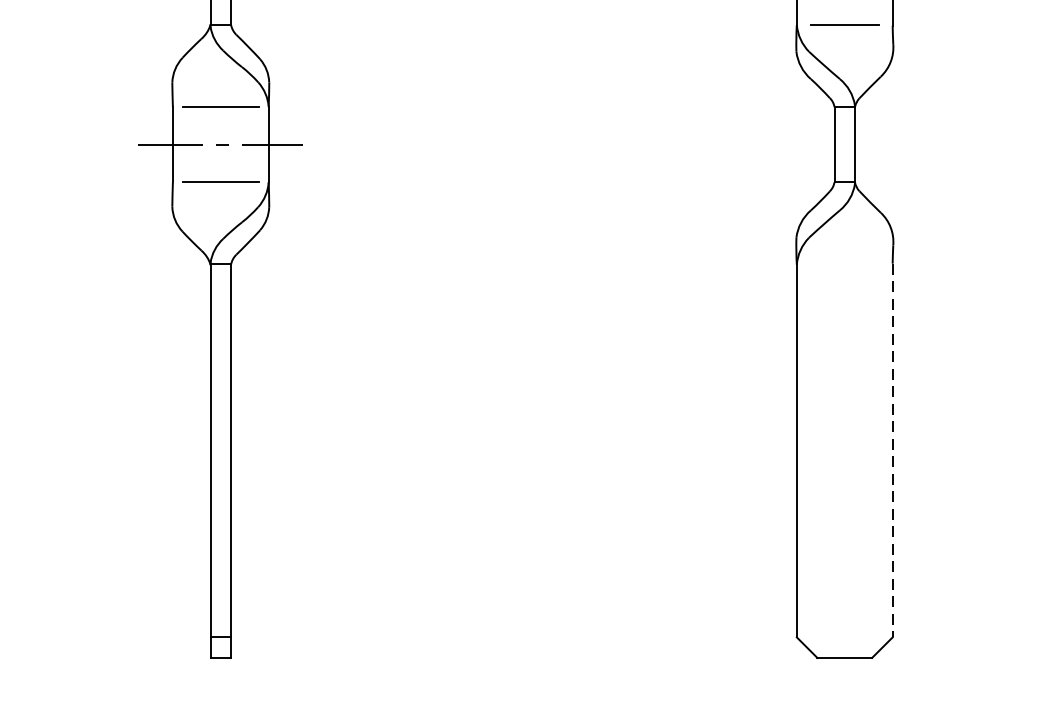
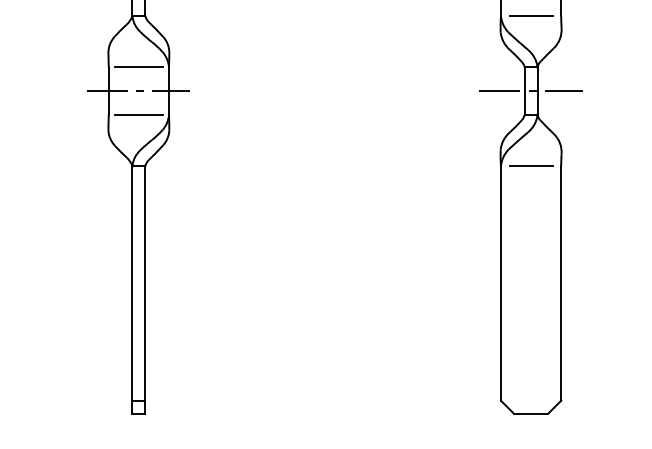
line: (845, 145) -> (531, 91), added
line: (843, 264) -> (530, 166), added
line: (893, 450) -> (561, 283), dashed -> solid

